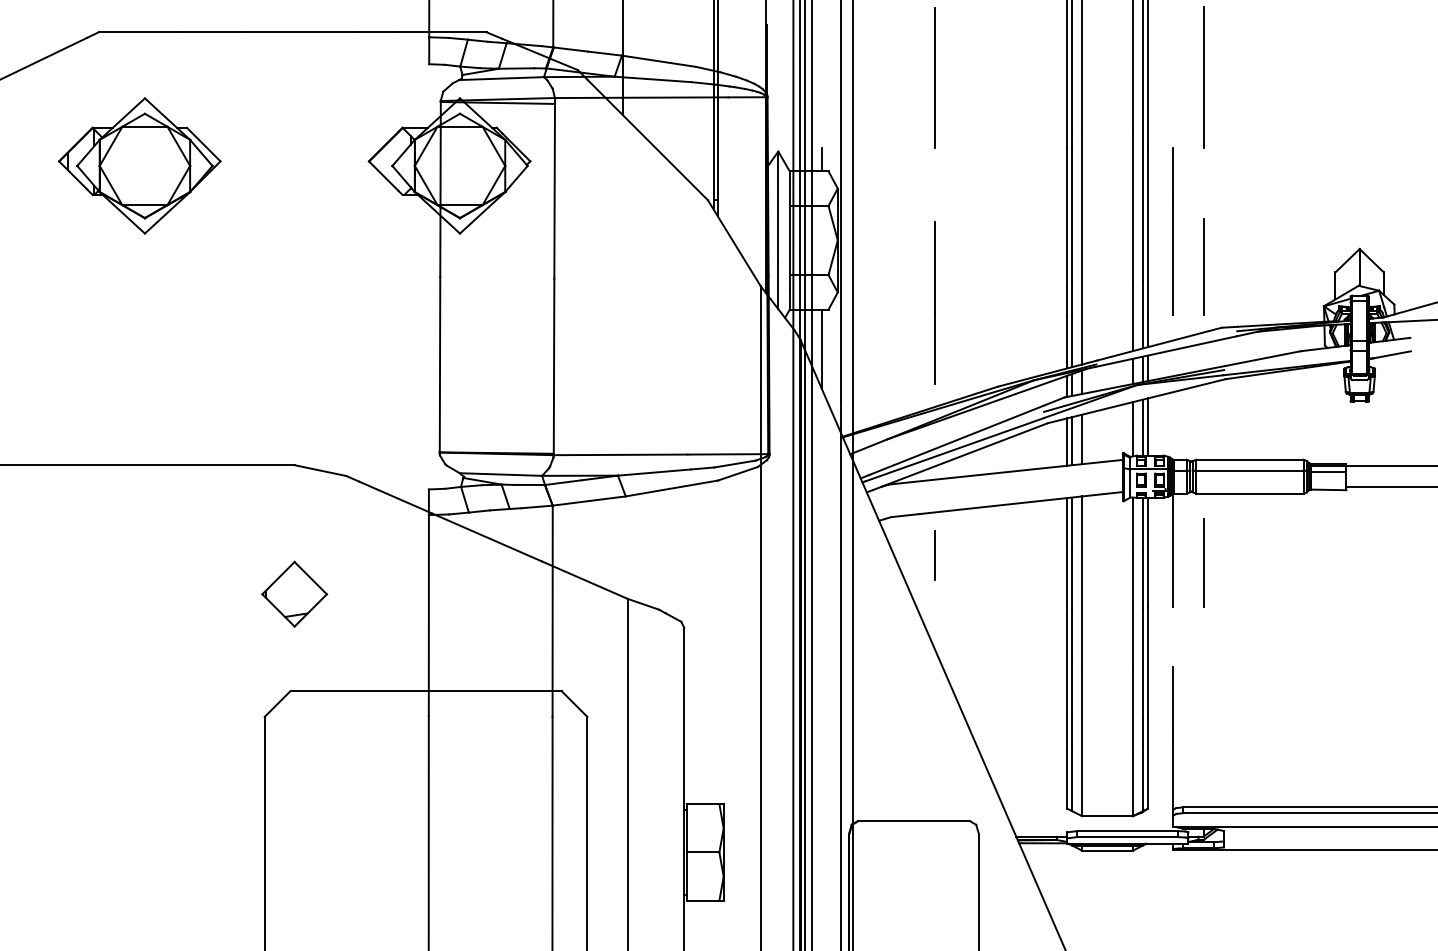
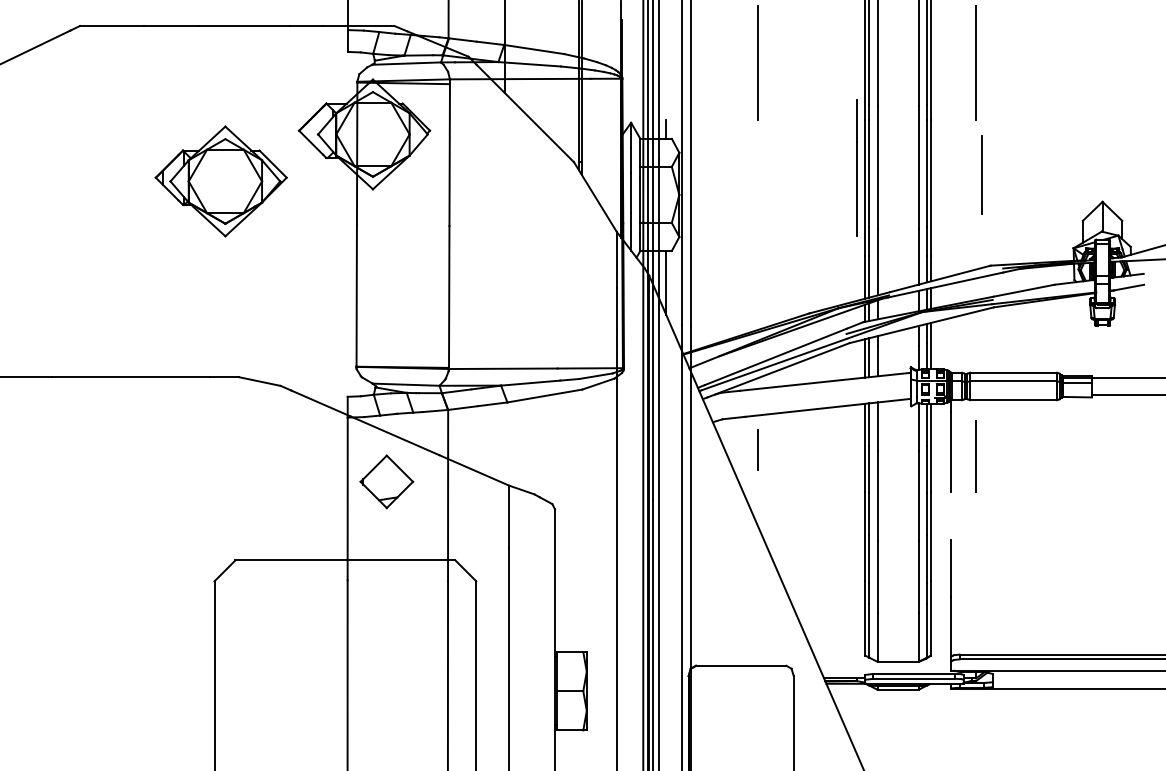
part: (138, 166) -> (220, 181), moved
line: (1172, 231) -> (856, 167), moved
line: (1202, 267) -> (981, 174), moved
line: (934, 302) -> (757, 245), removed
part: (294, 593) -> (386, 481), moved

